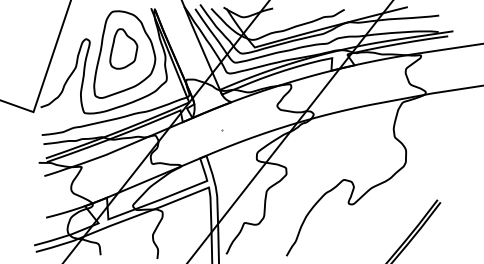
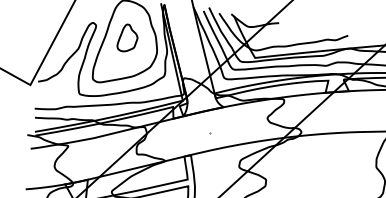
part: (123, 48) -> (127, 37), size x0.7

